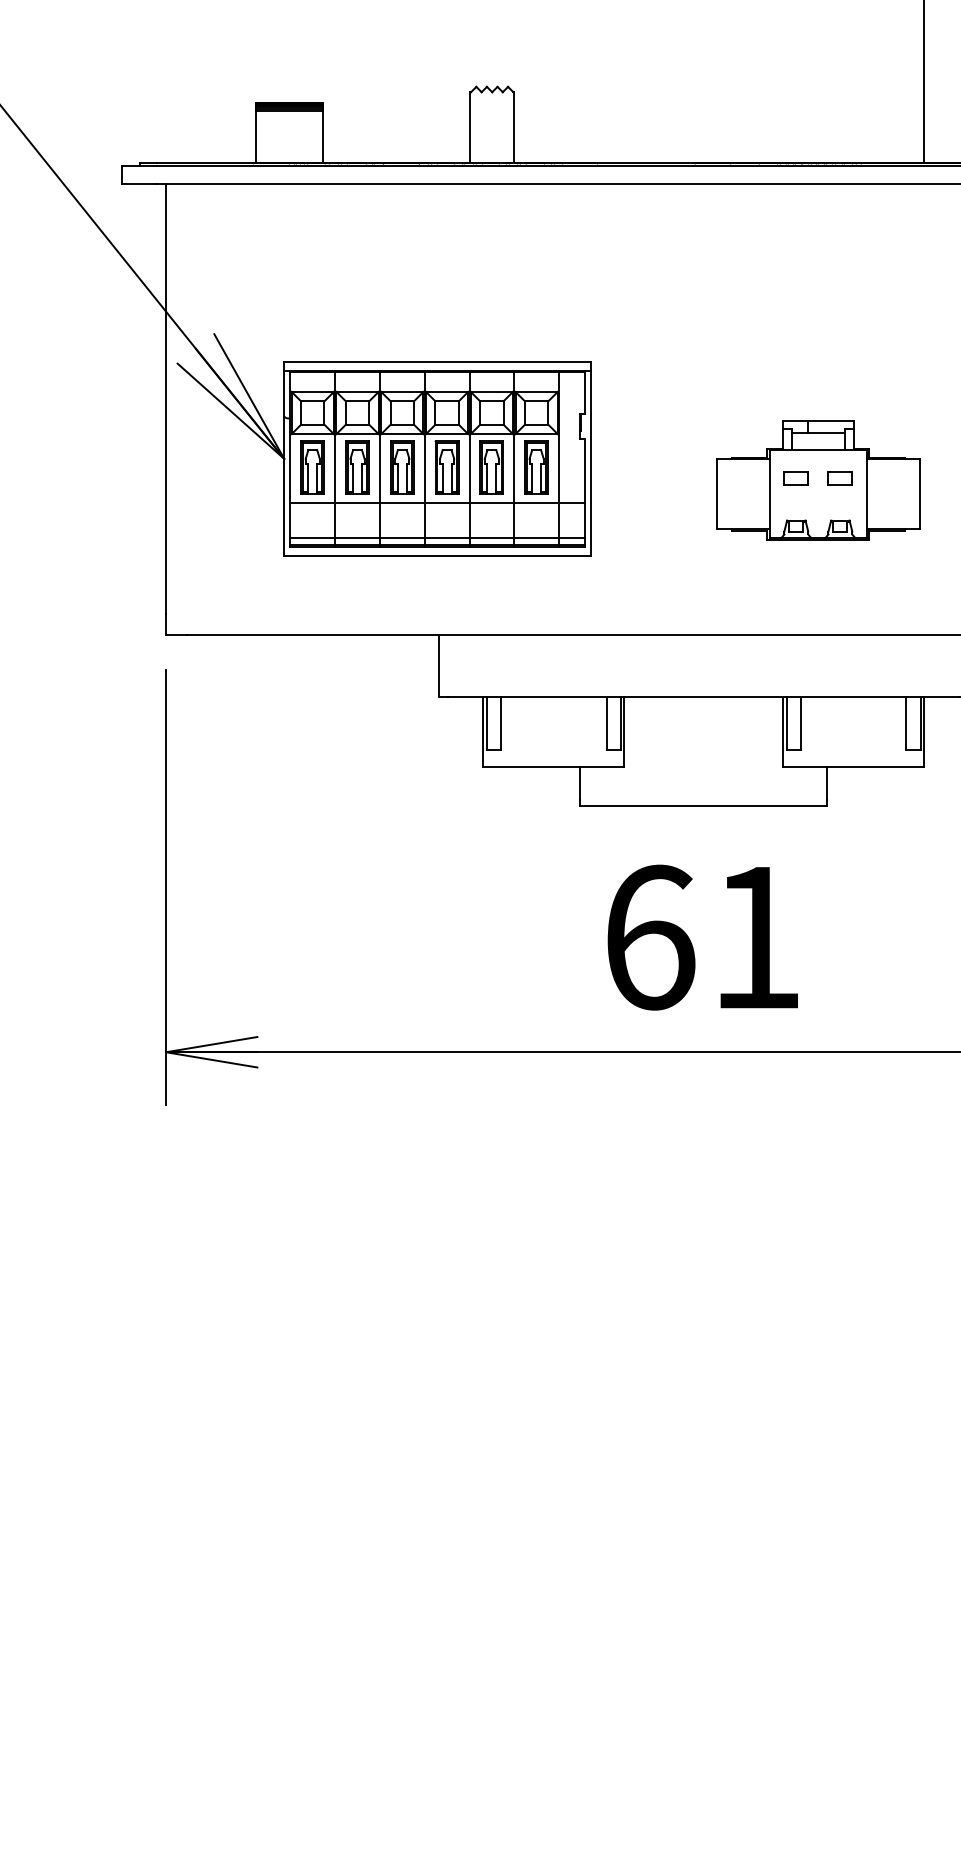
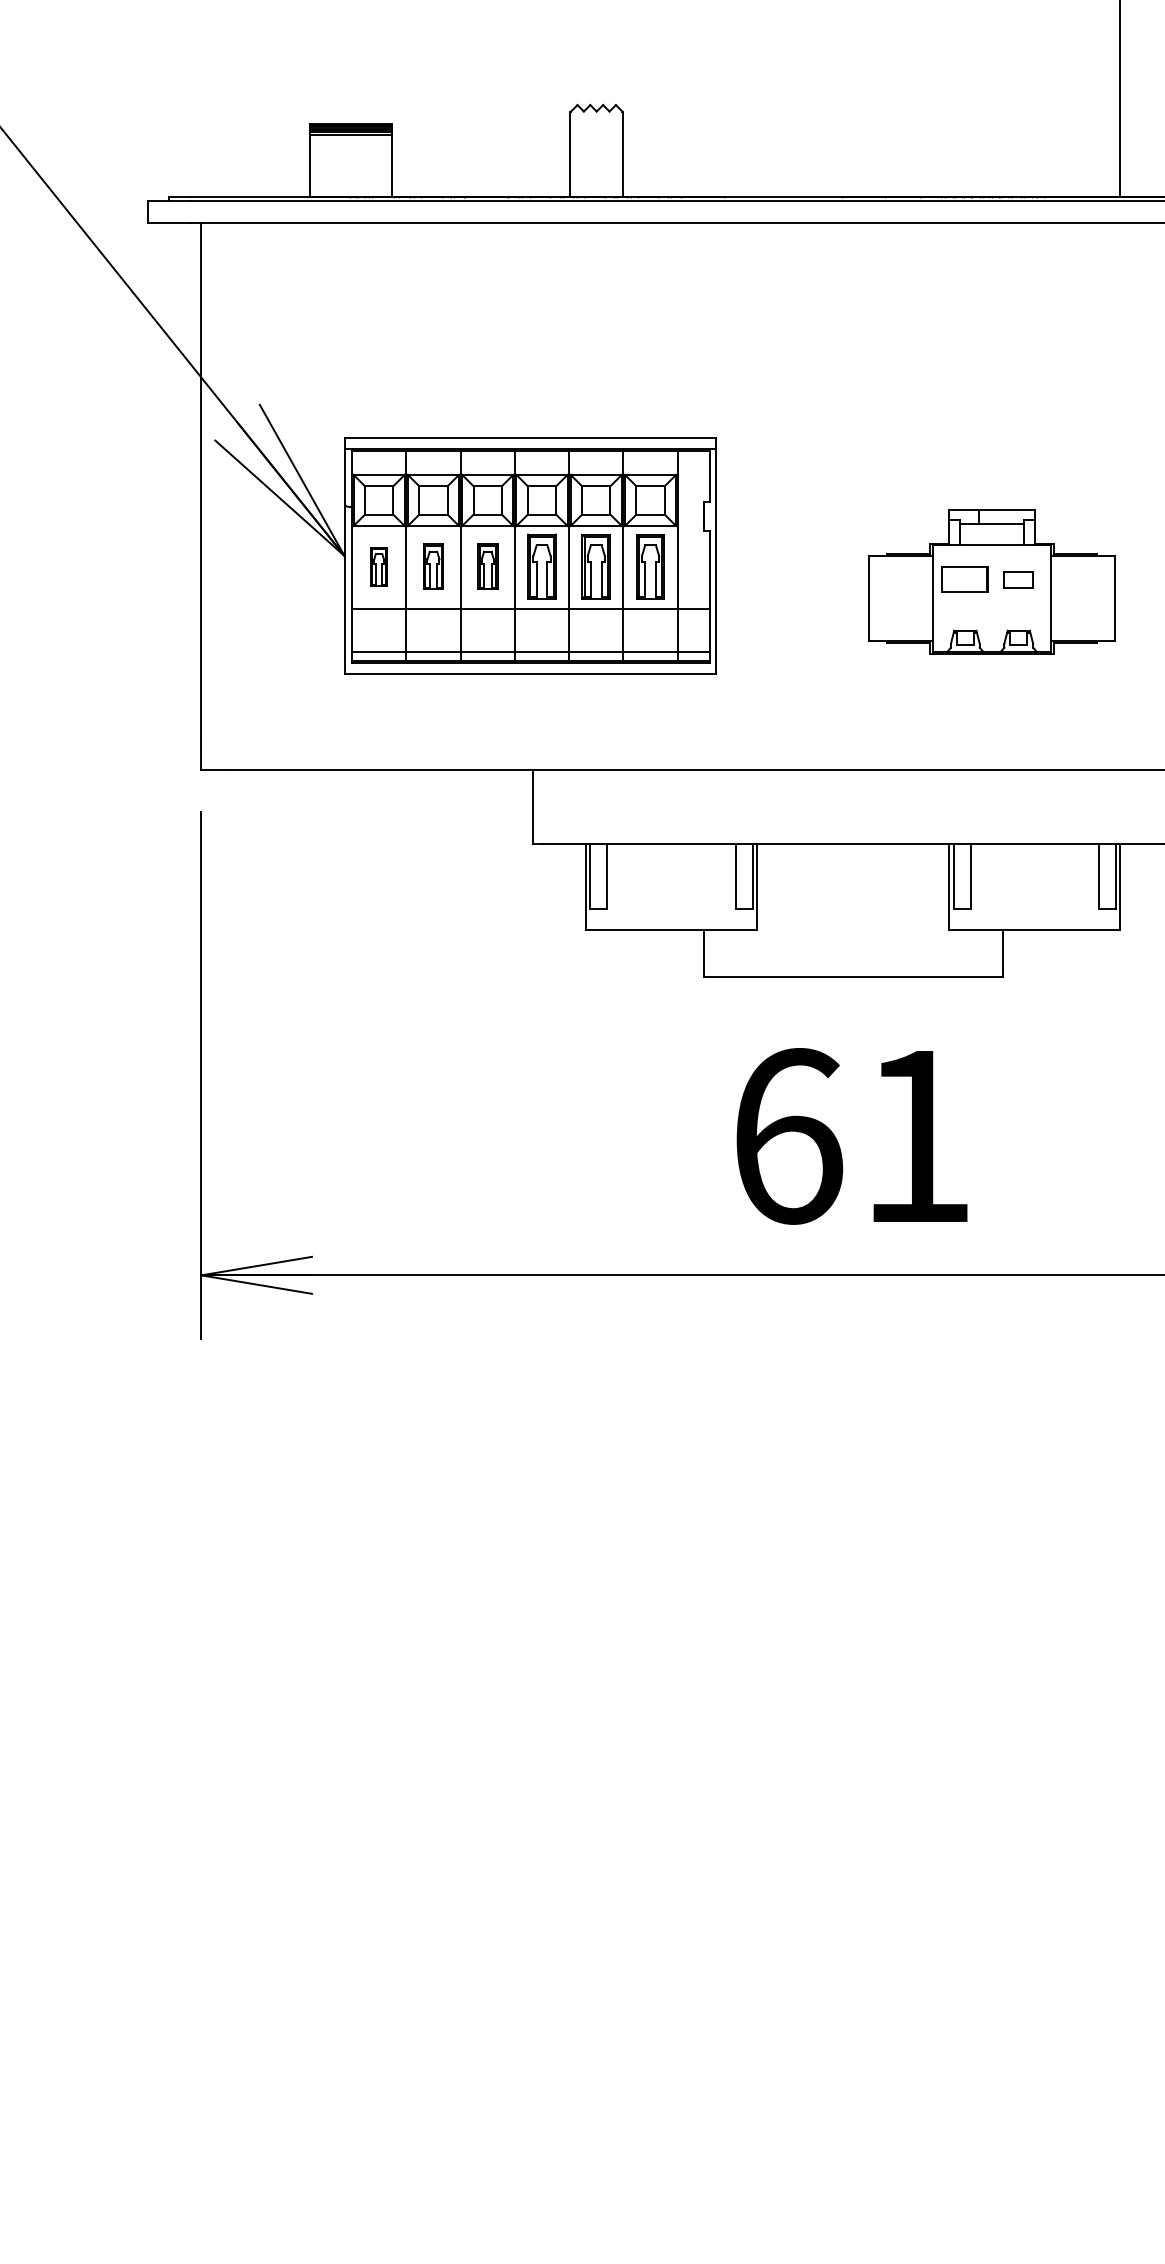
part: (312, 467) -> (378, 566), size x0.6
part: (357, 467) -> (433, 566), size x0.7
part: (402, 467) -> (487, 566), size x0.7
part: (796, 478) -> (965, 579), size x1.6

